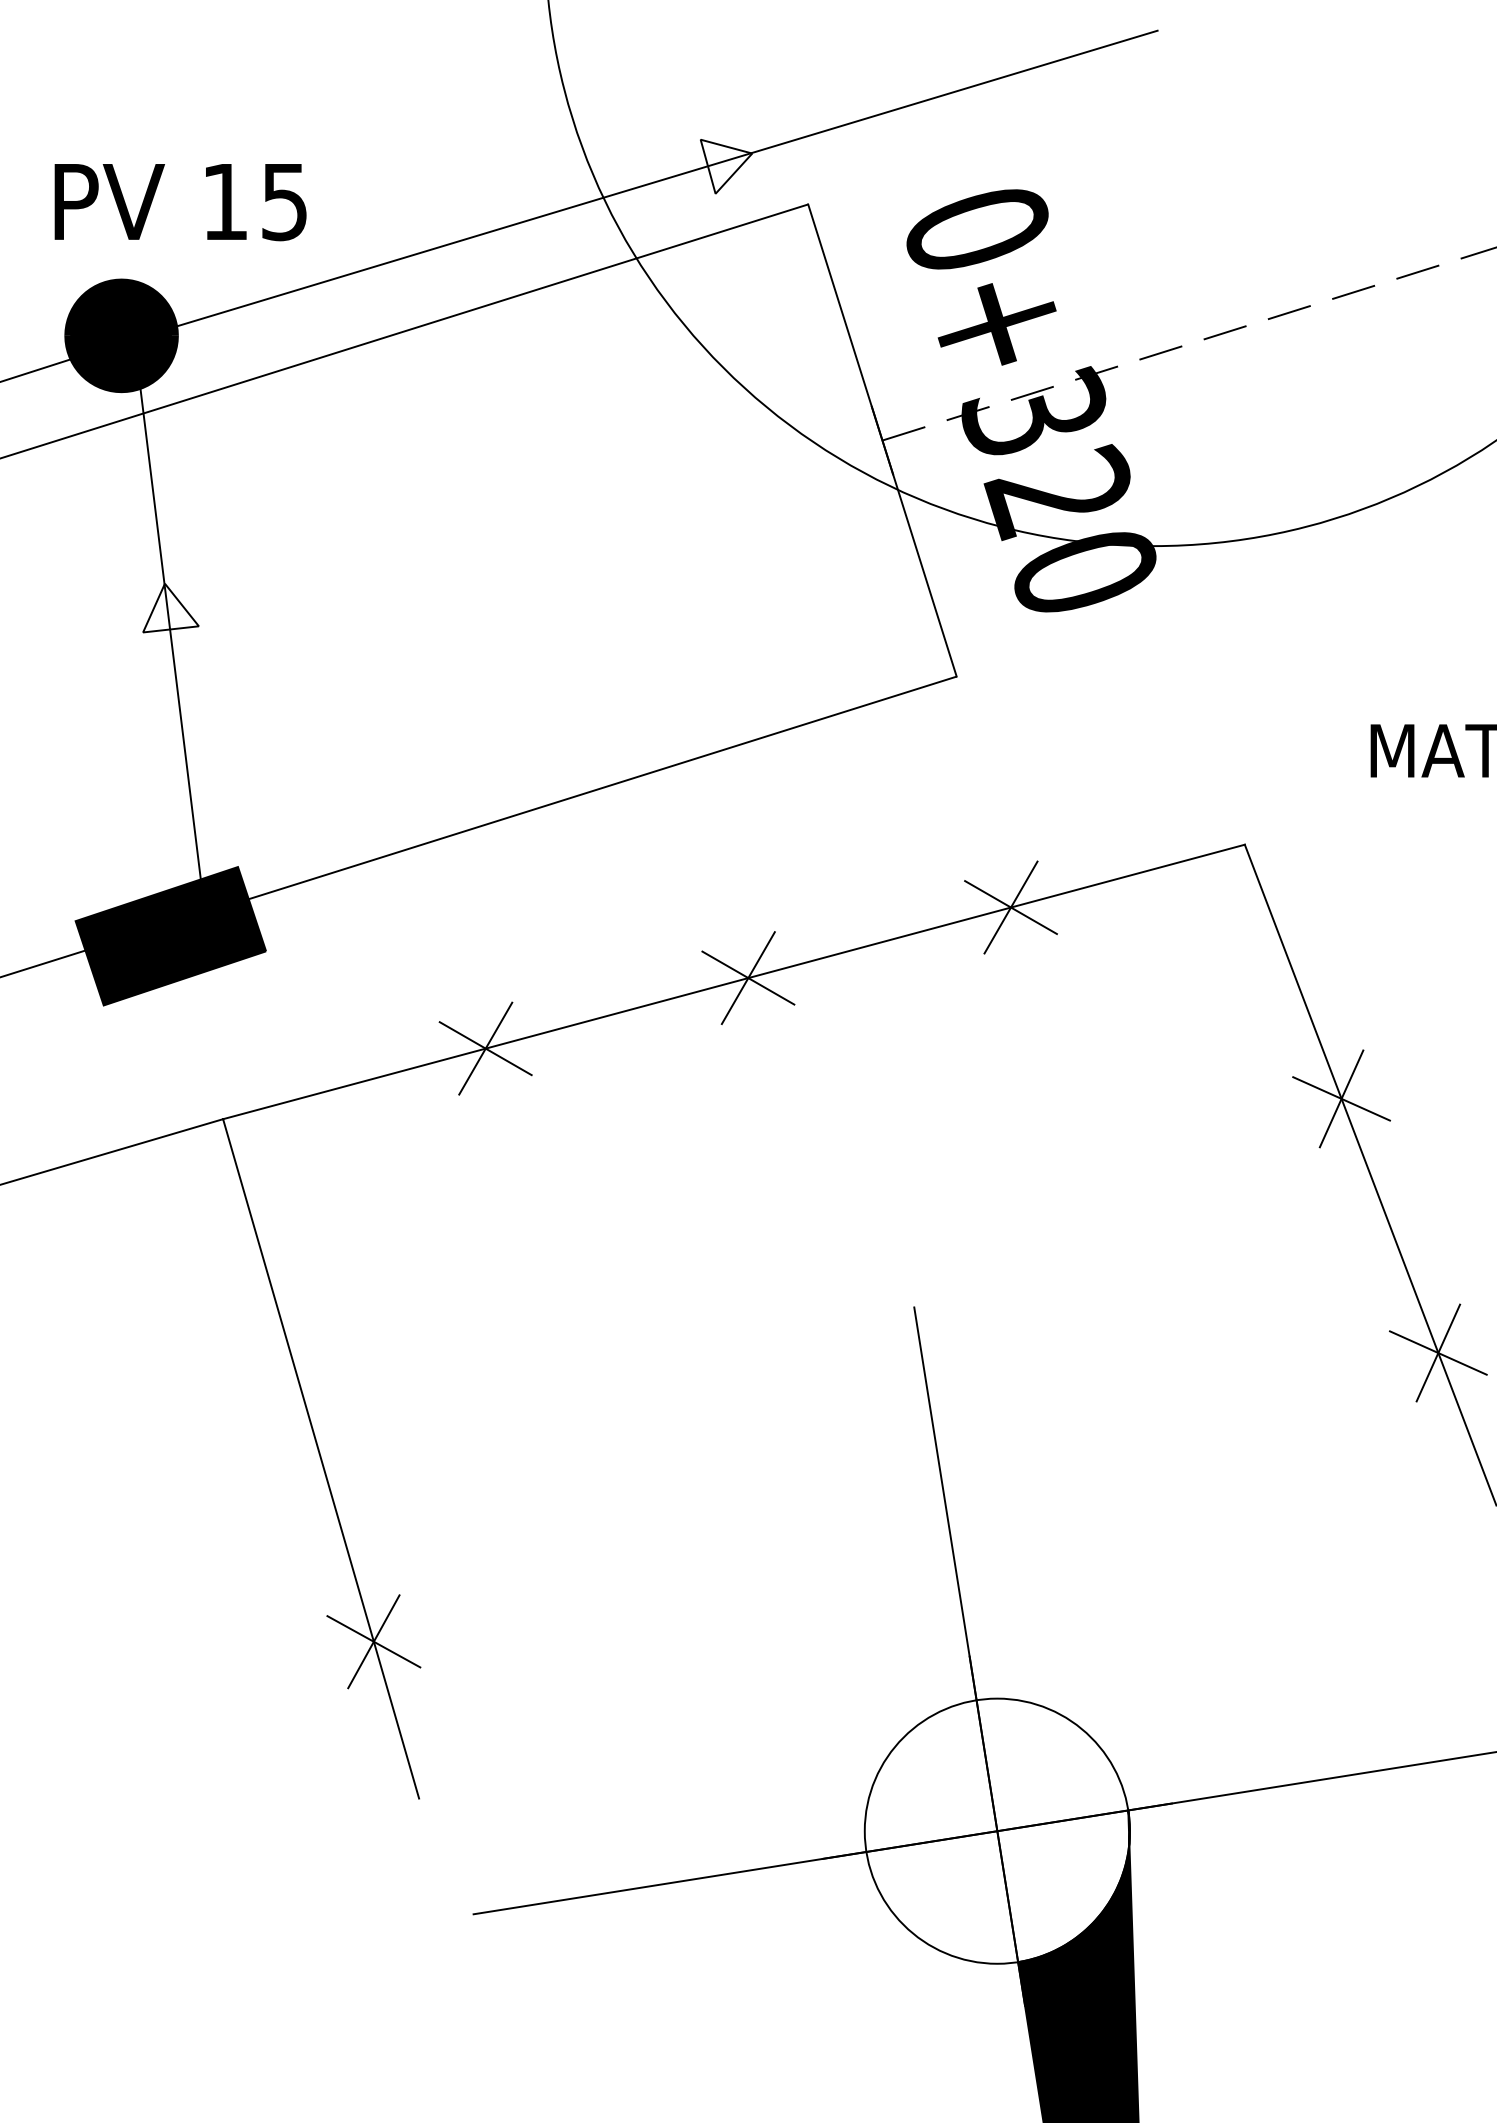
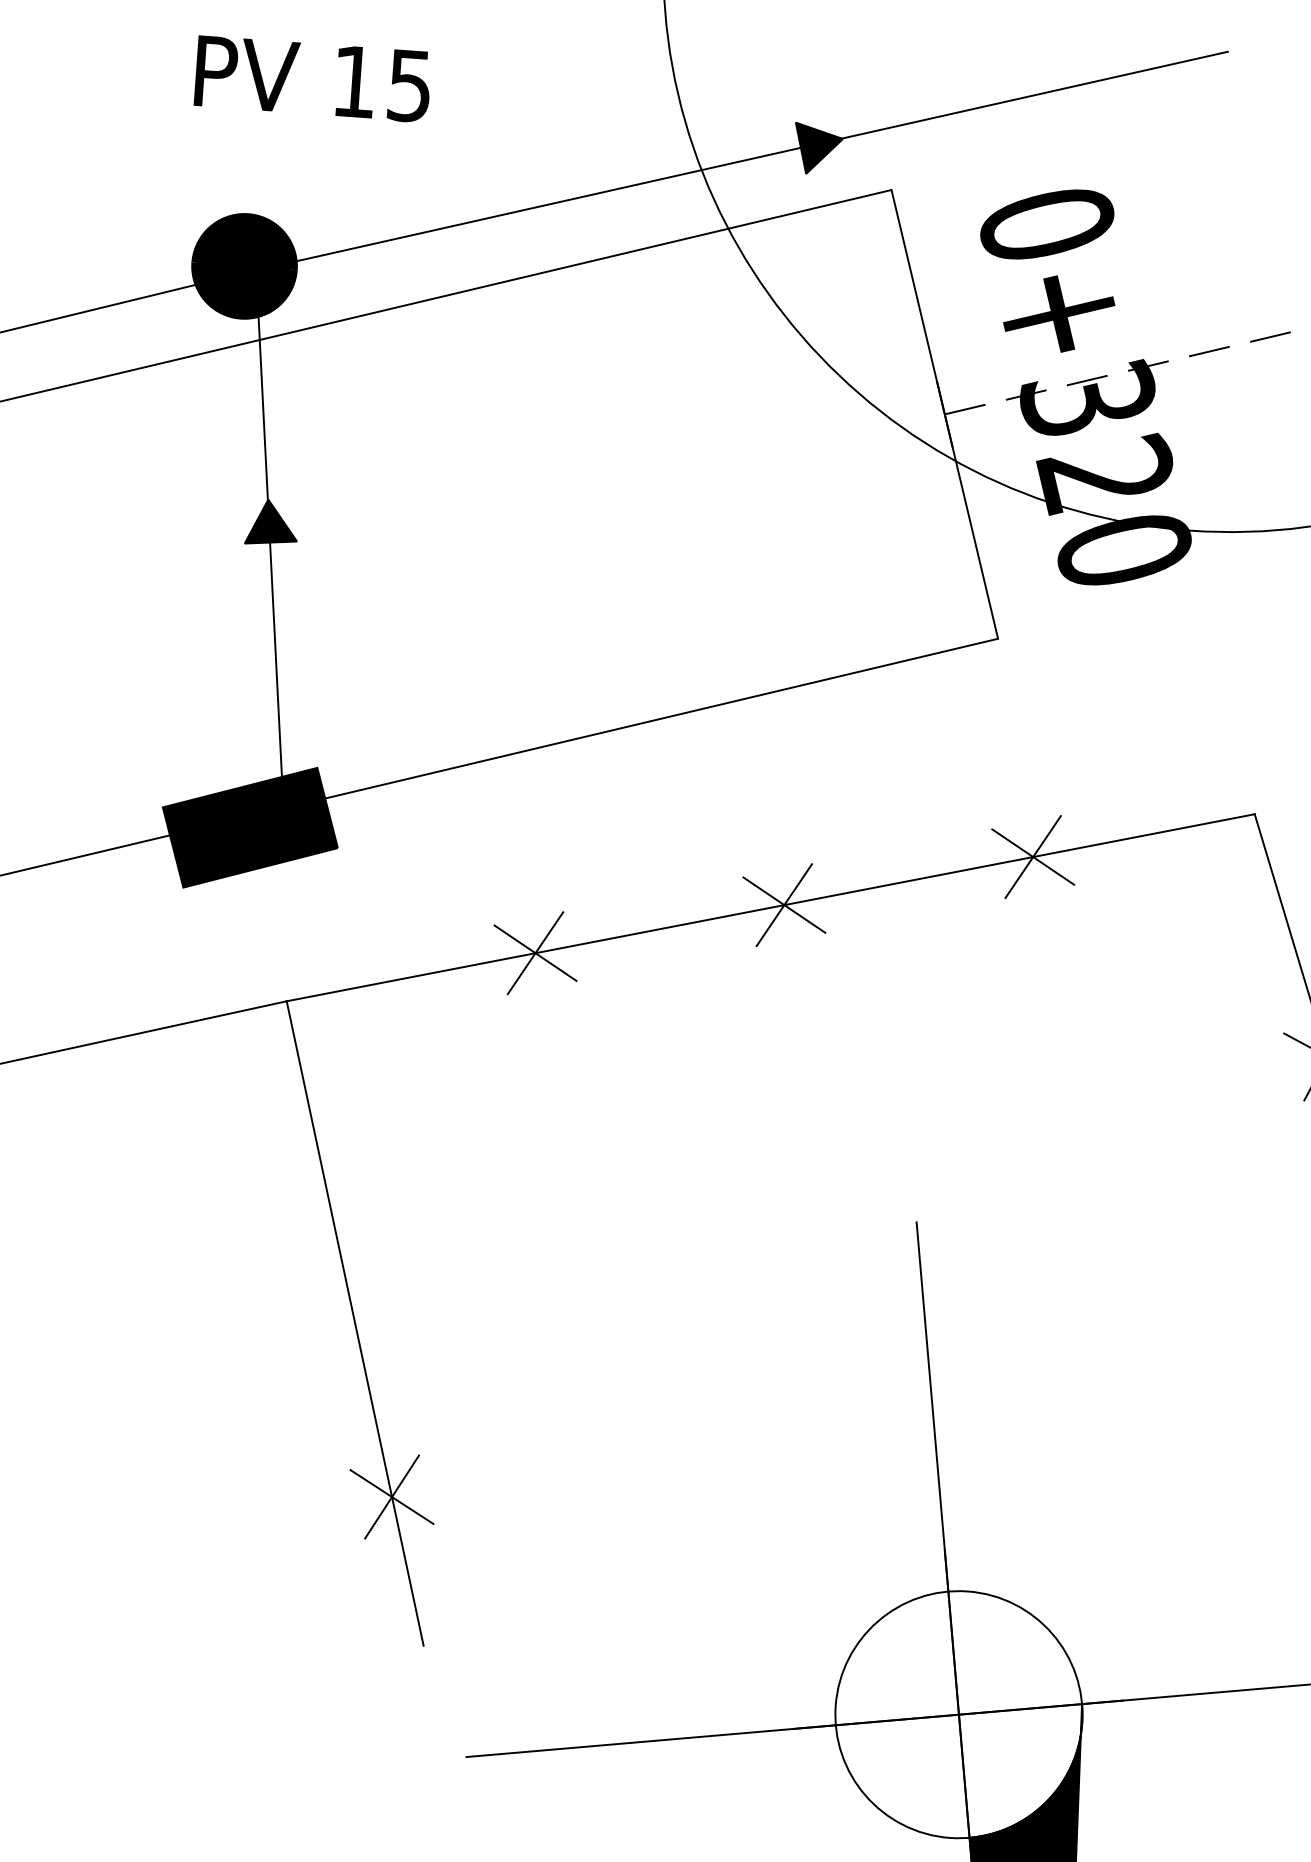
fill: (726, 166) -> (818, 149), added
text: (180, 202) -> (312, 79), moved
fill: (170, 607) -> (271, 522), added

